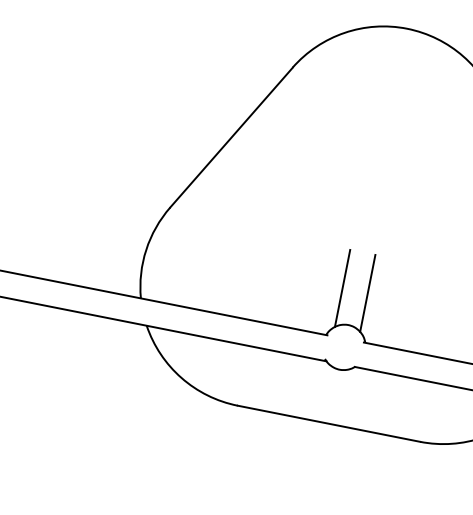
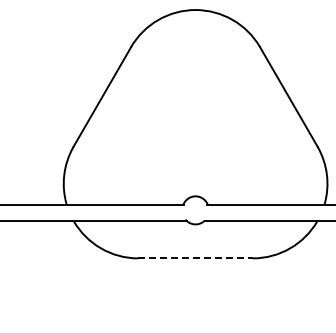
line: (342, 287) -> (187, 174), removed
line: (367, 292) -> (203, 174), removed
line: (330, 424) -> (196, 258), solid -> dashed

